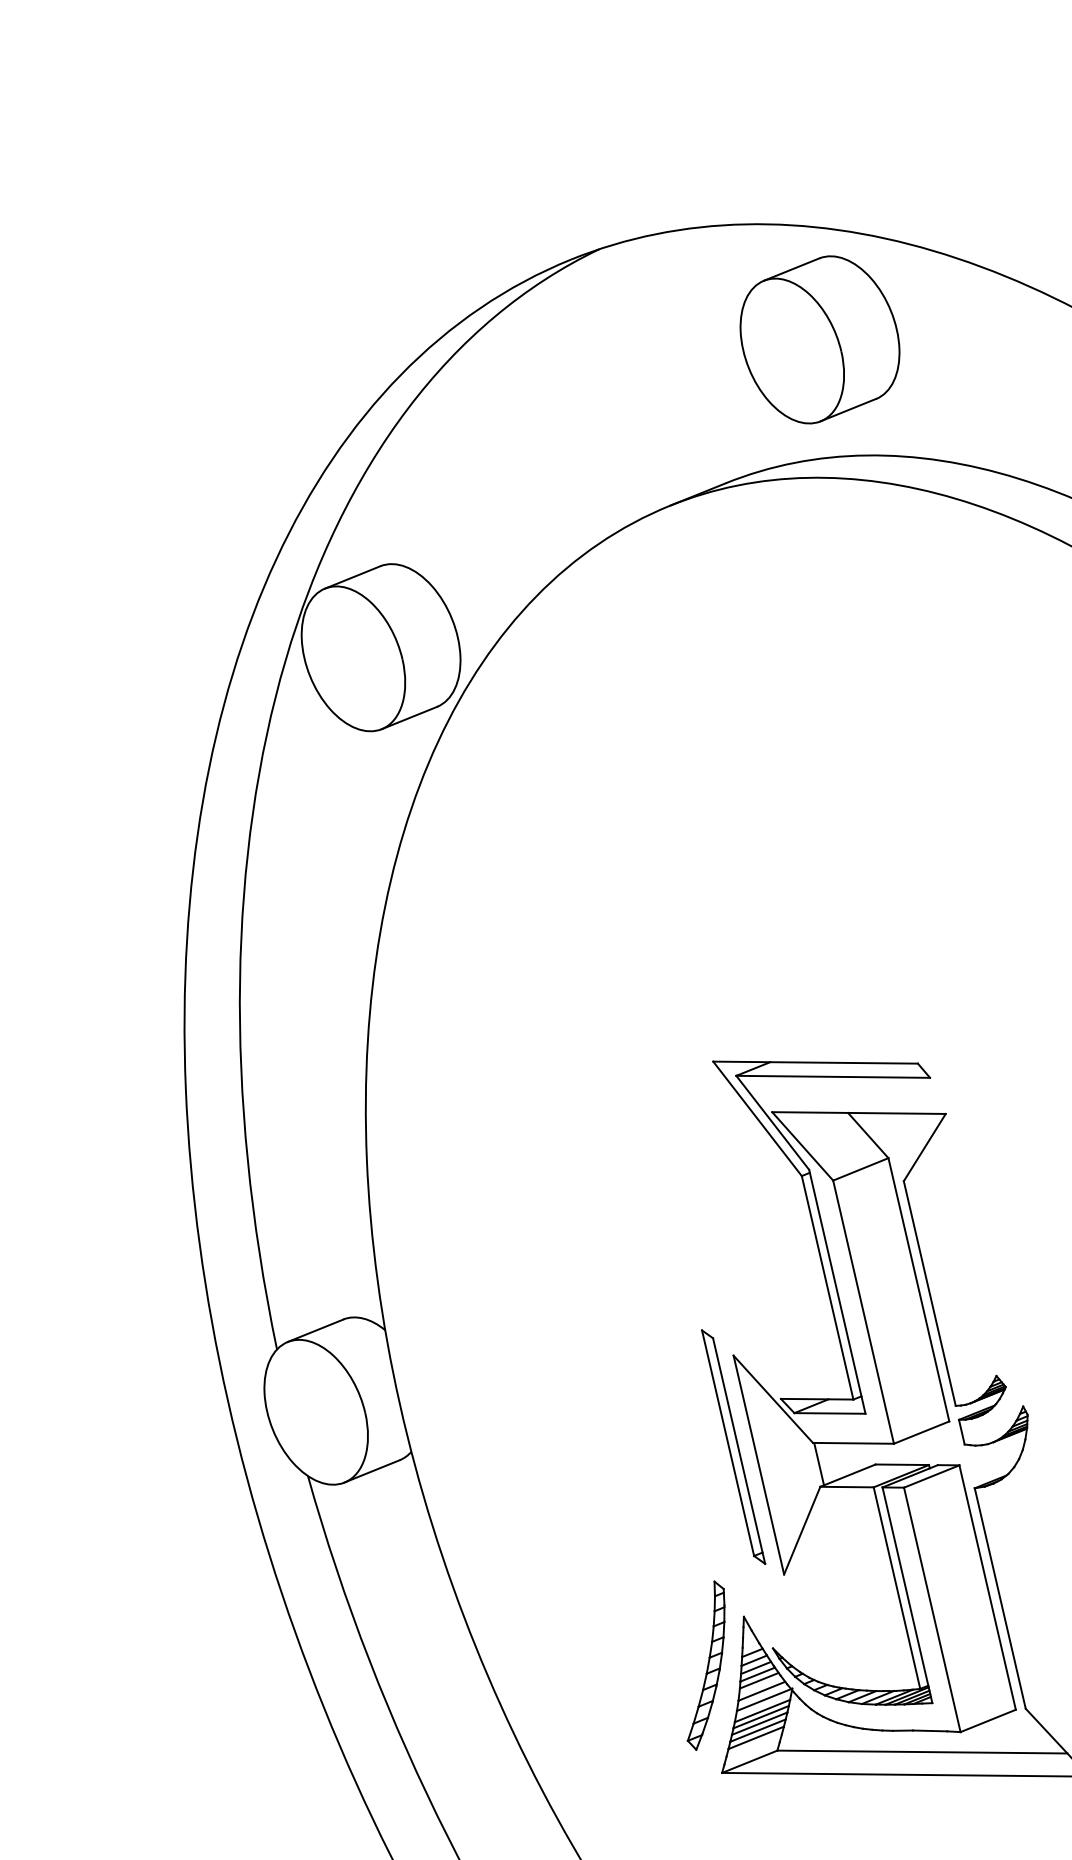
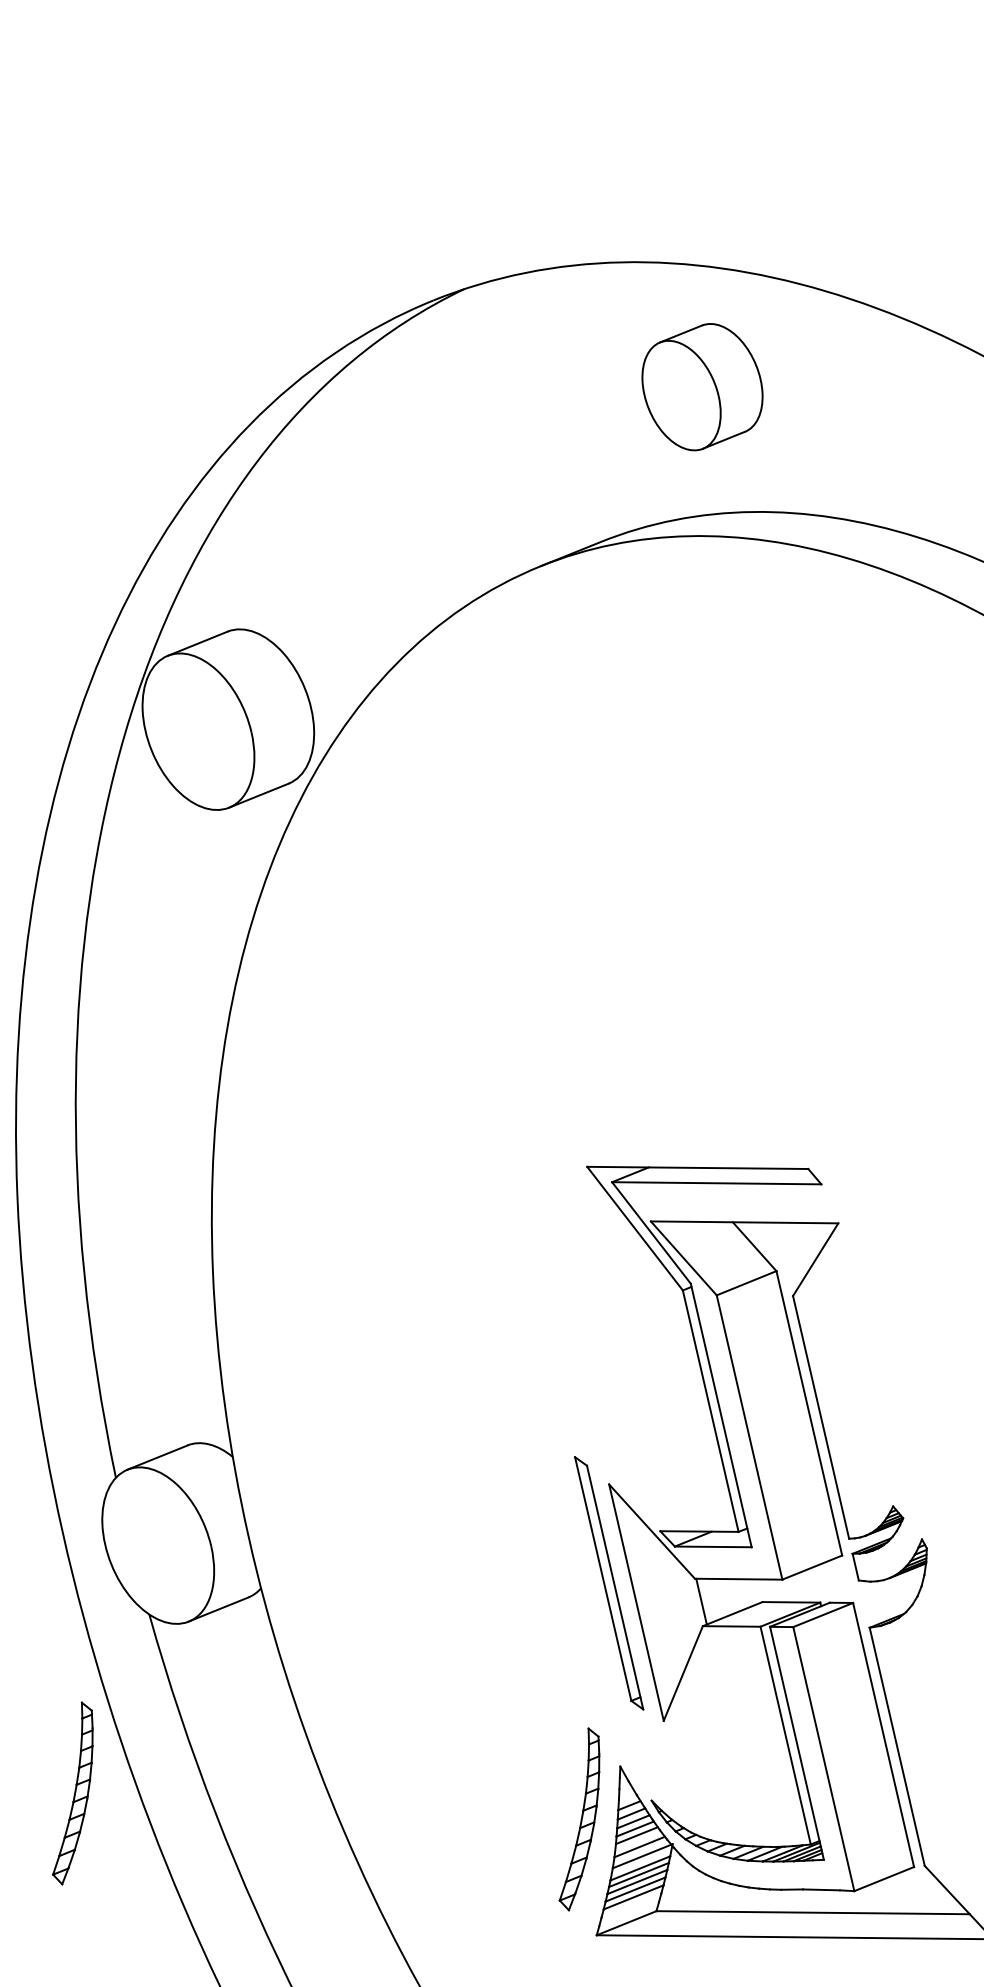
part: (819, 339) -> (701, 386), size x0.7
part: (236, 1641) -> (72, 1793), added

